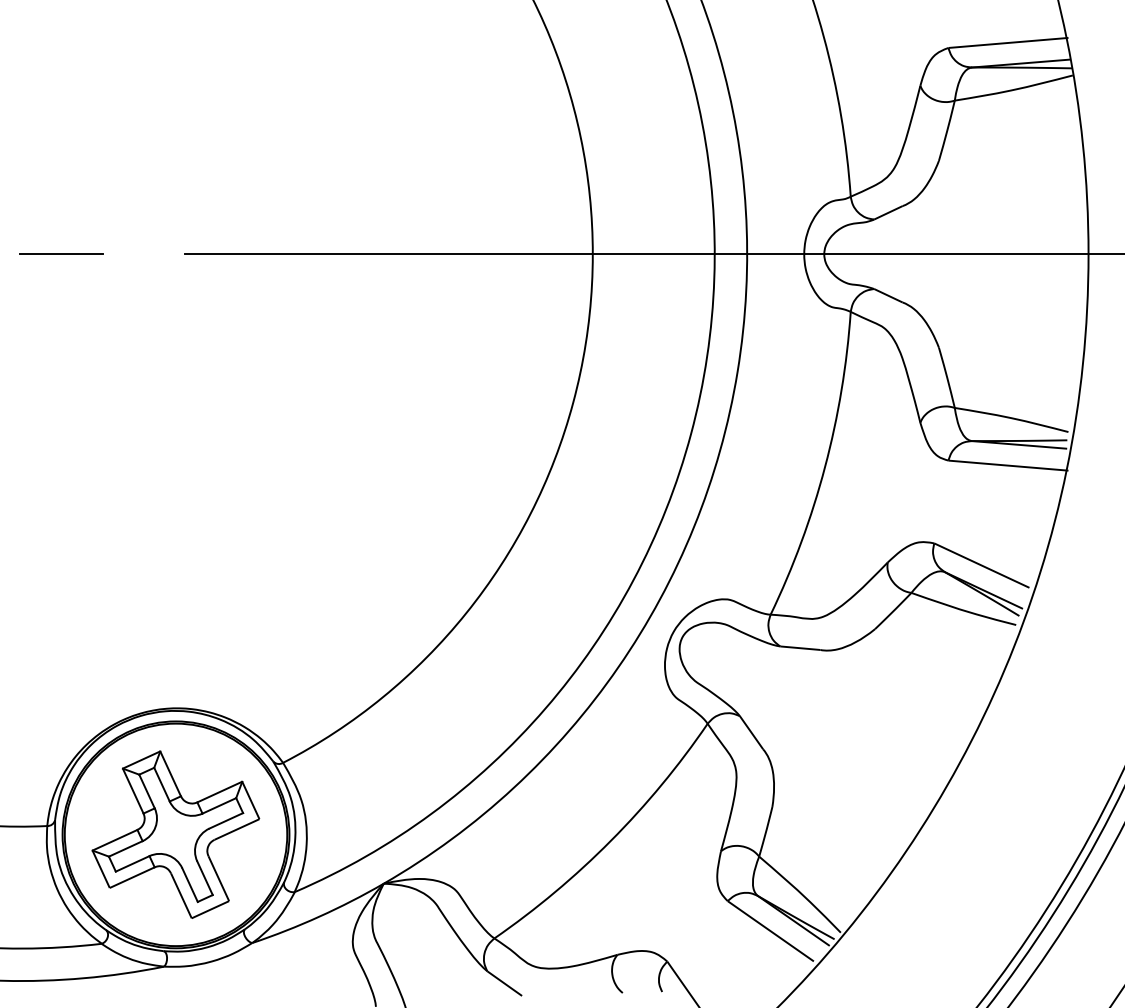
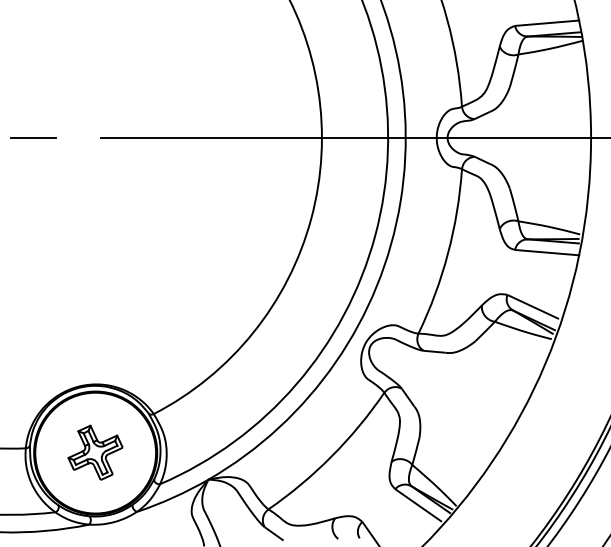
part: (175, 833) -> (95, 452), size x0.6

